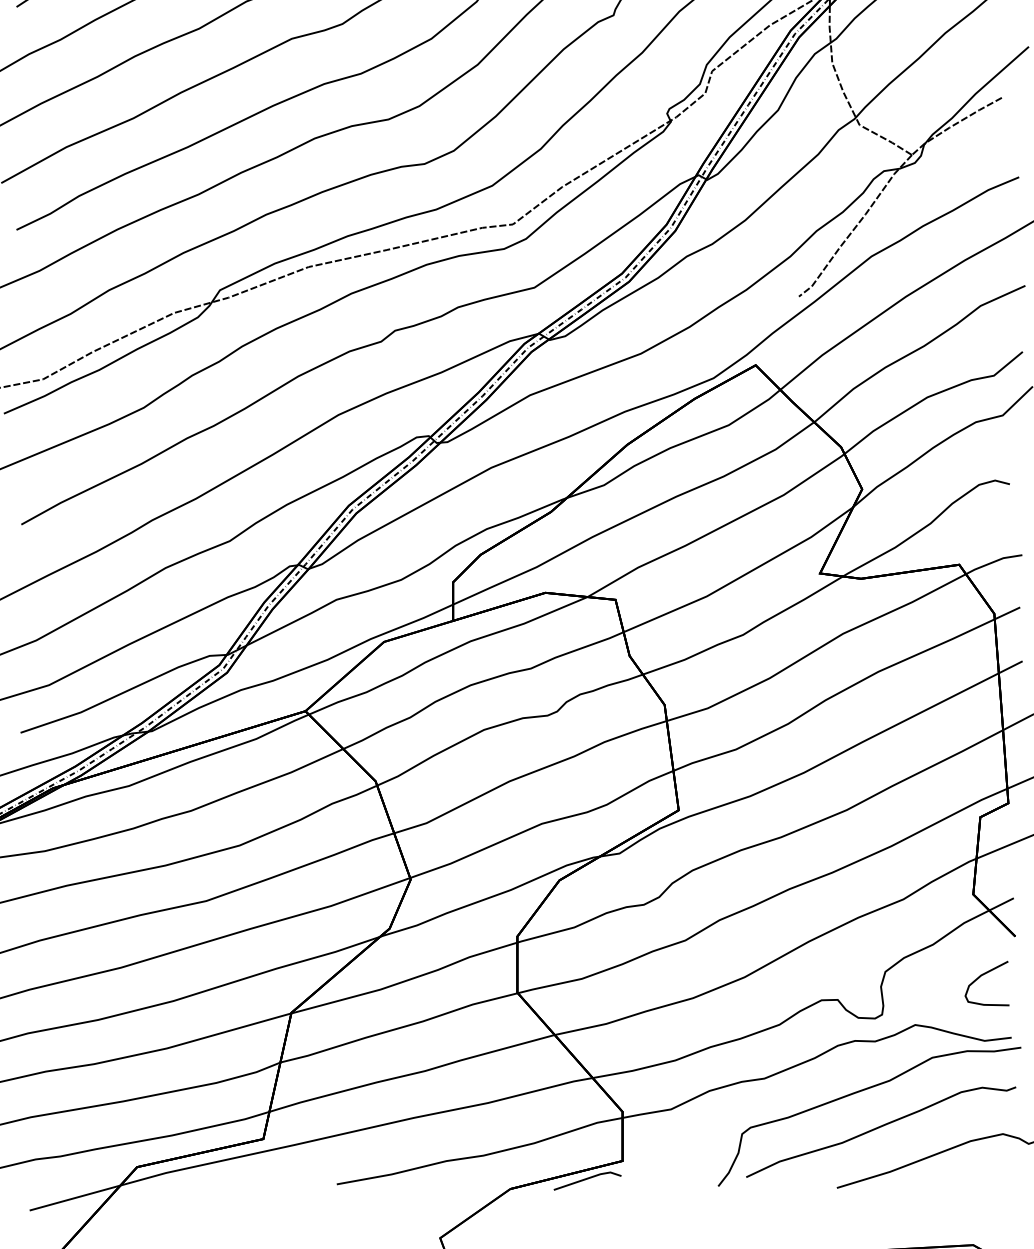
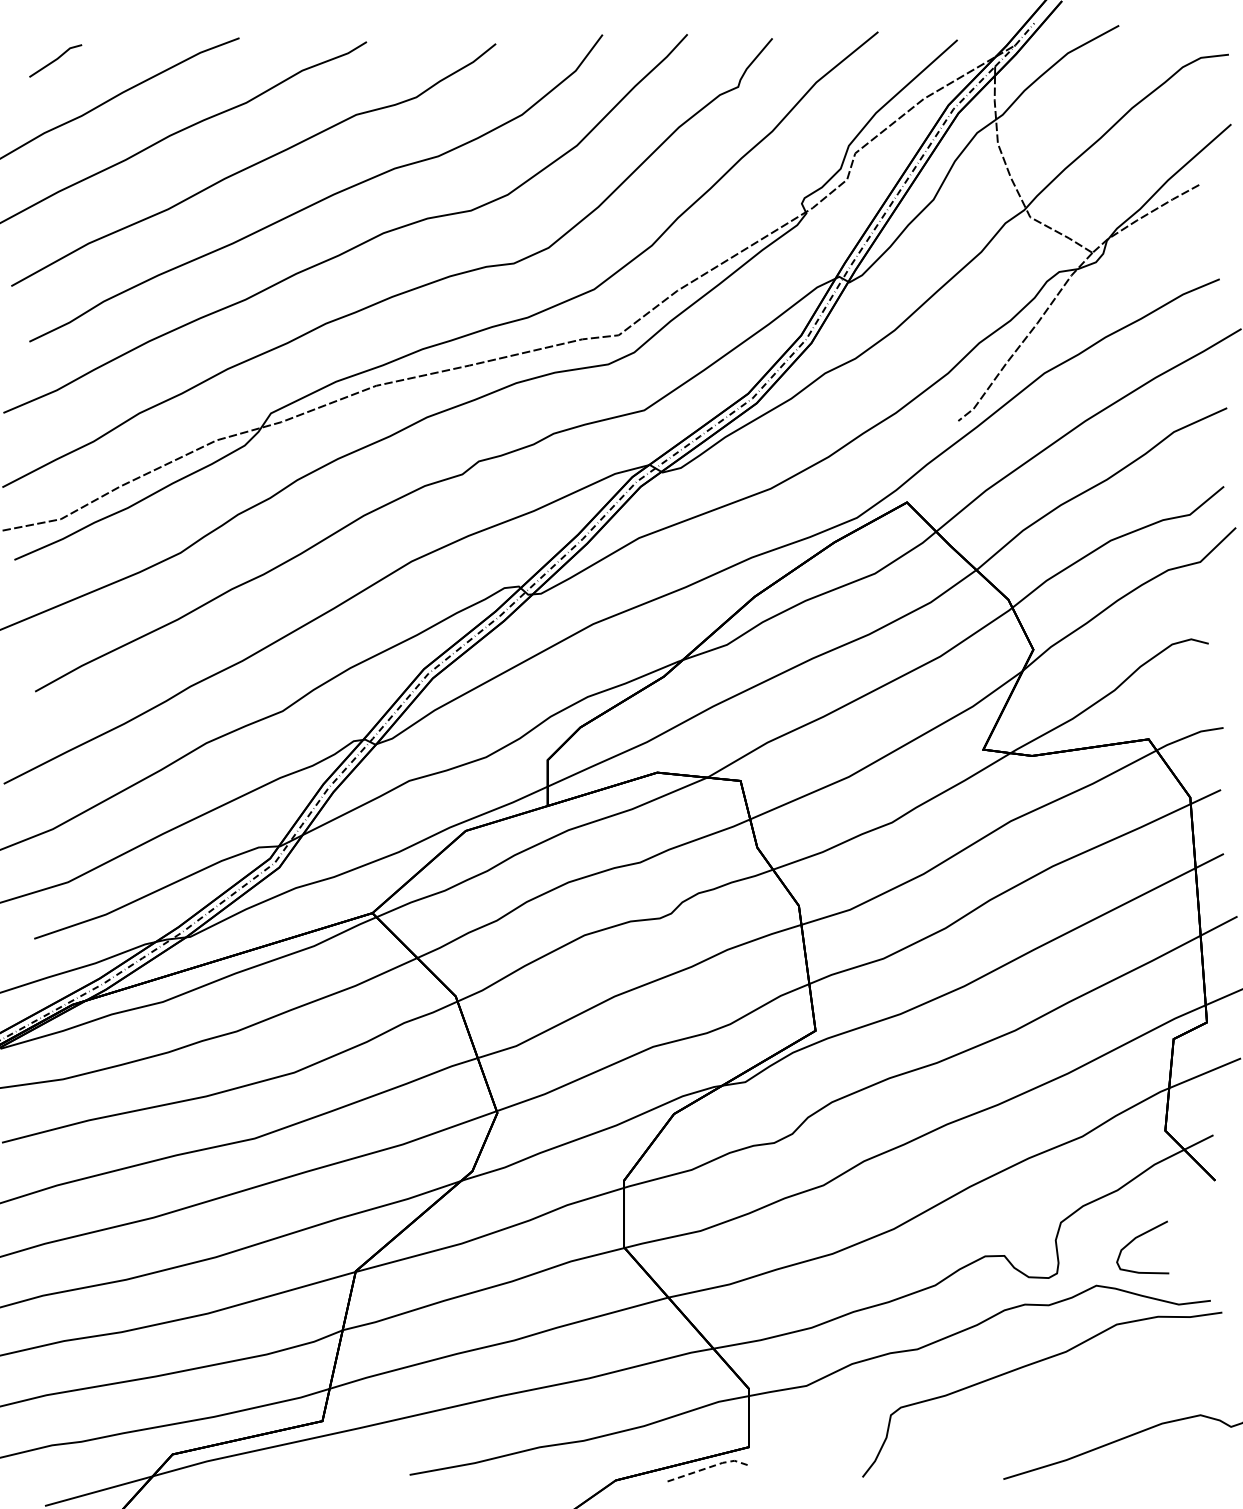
curve: (981, 976) -> (1135, 1239), moved
curve: (879, 1128) -> (1053, 1408), removed
line: (588, 1178) -> (708, 1467), solid -> dashed

